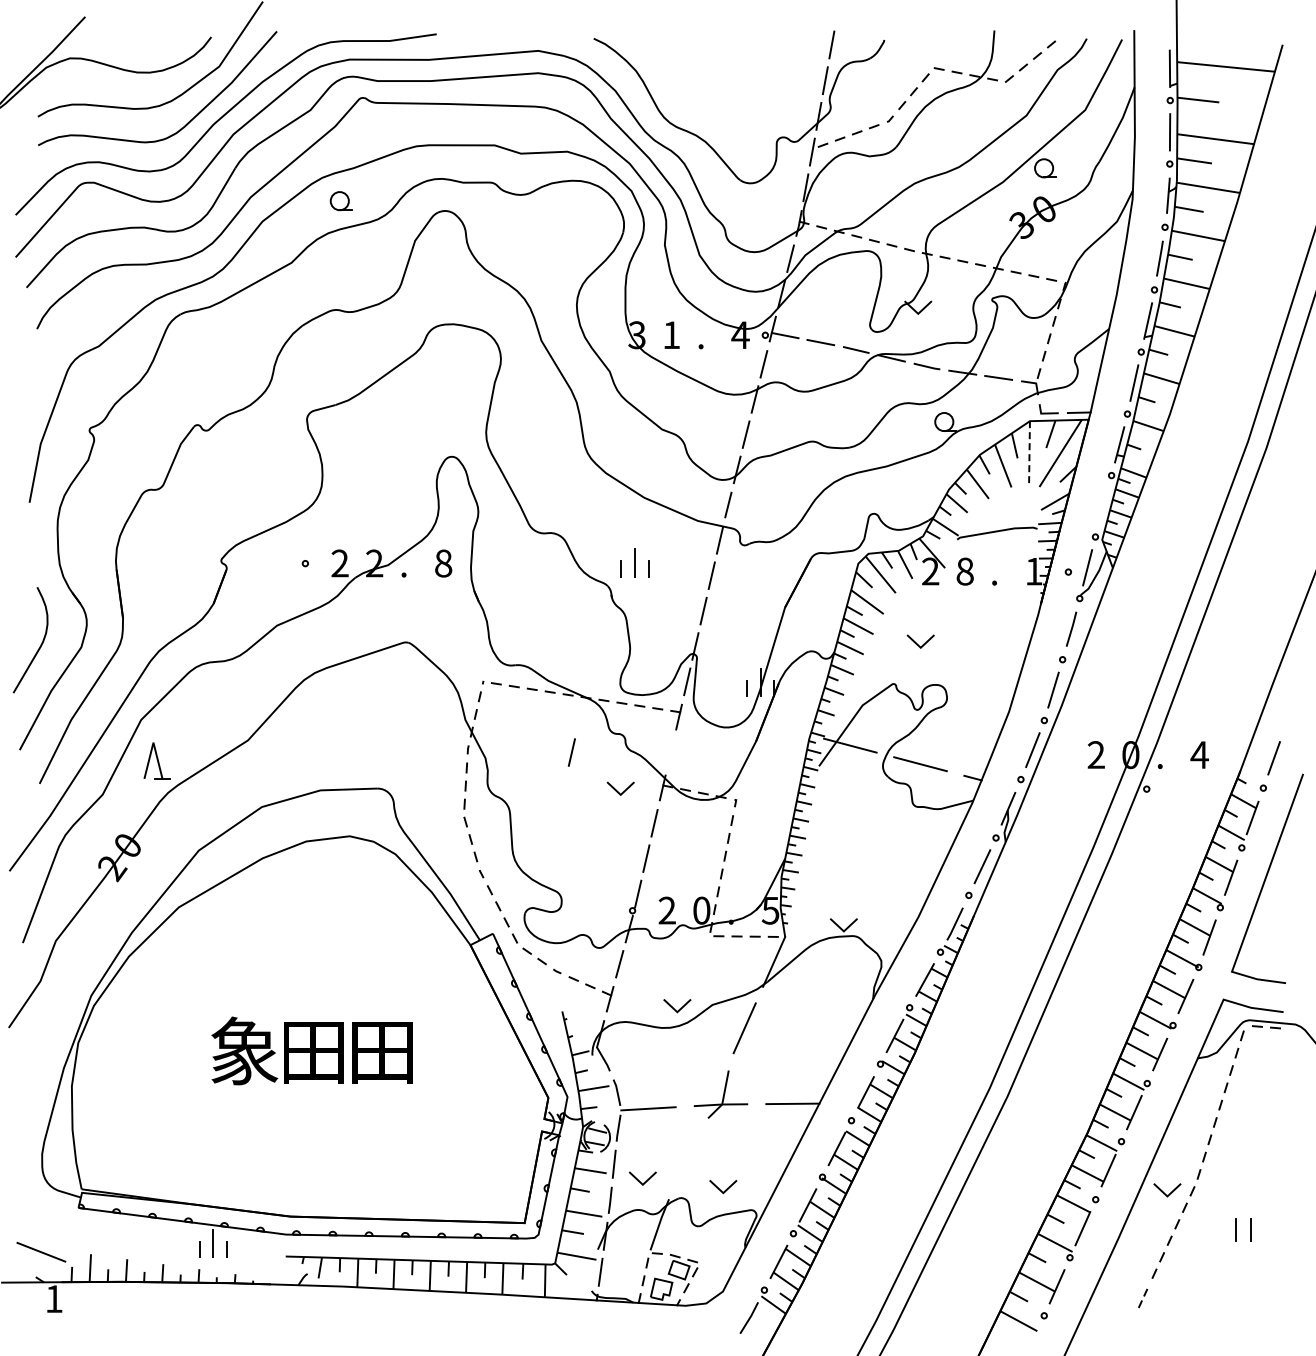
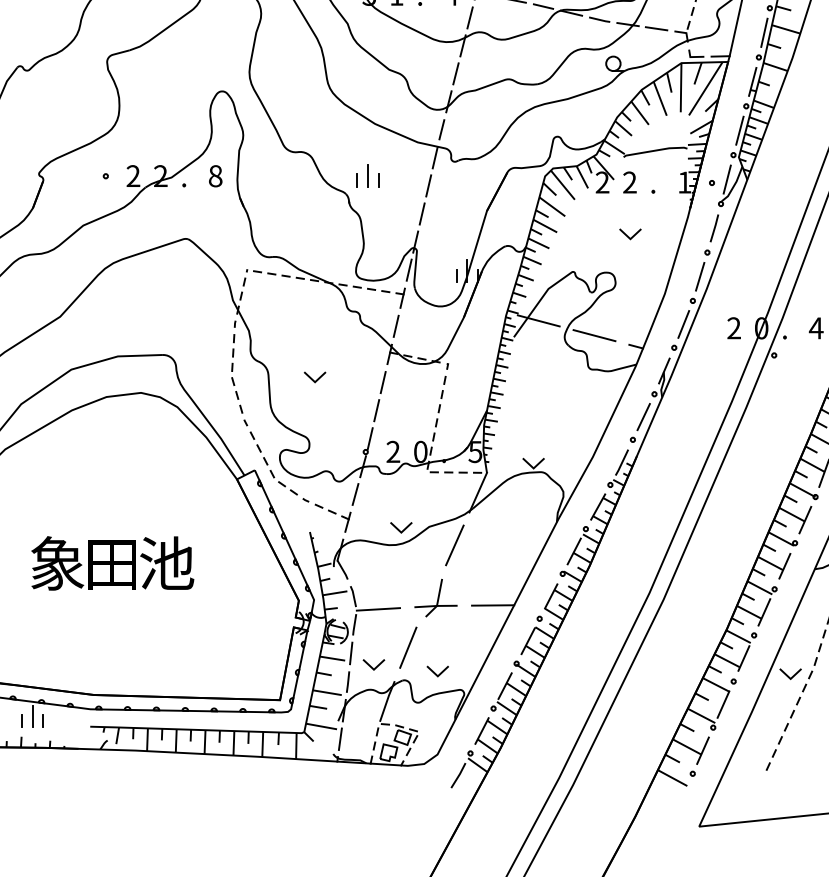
line: (1029, 452) -> (681, 88), dashed -> solid
line: (1103, 505) -> (739, 130), added
text: (964, 571) -> (629, 182), 8 -> 2
line: (917, 643) -> (627, 235), moved
line: (571, 752) -> (395, 326), moved
line: (617, 790) -> (312, 378), moved
text: (382, 1050) -> (167, 563), 田 -> 池
line: (685, 1156) -> (407, 647), added
part: (1142, 1298) -> (770, 760), size x1.43

